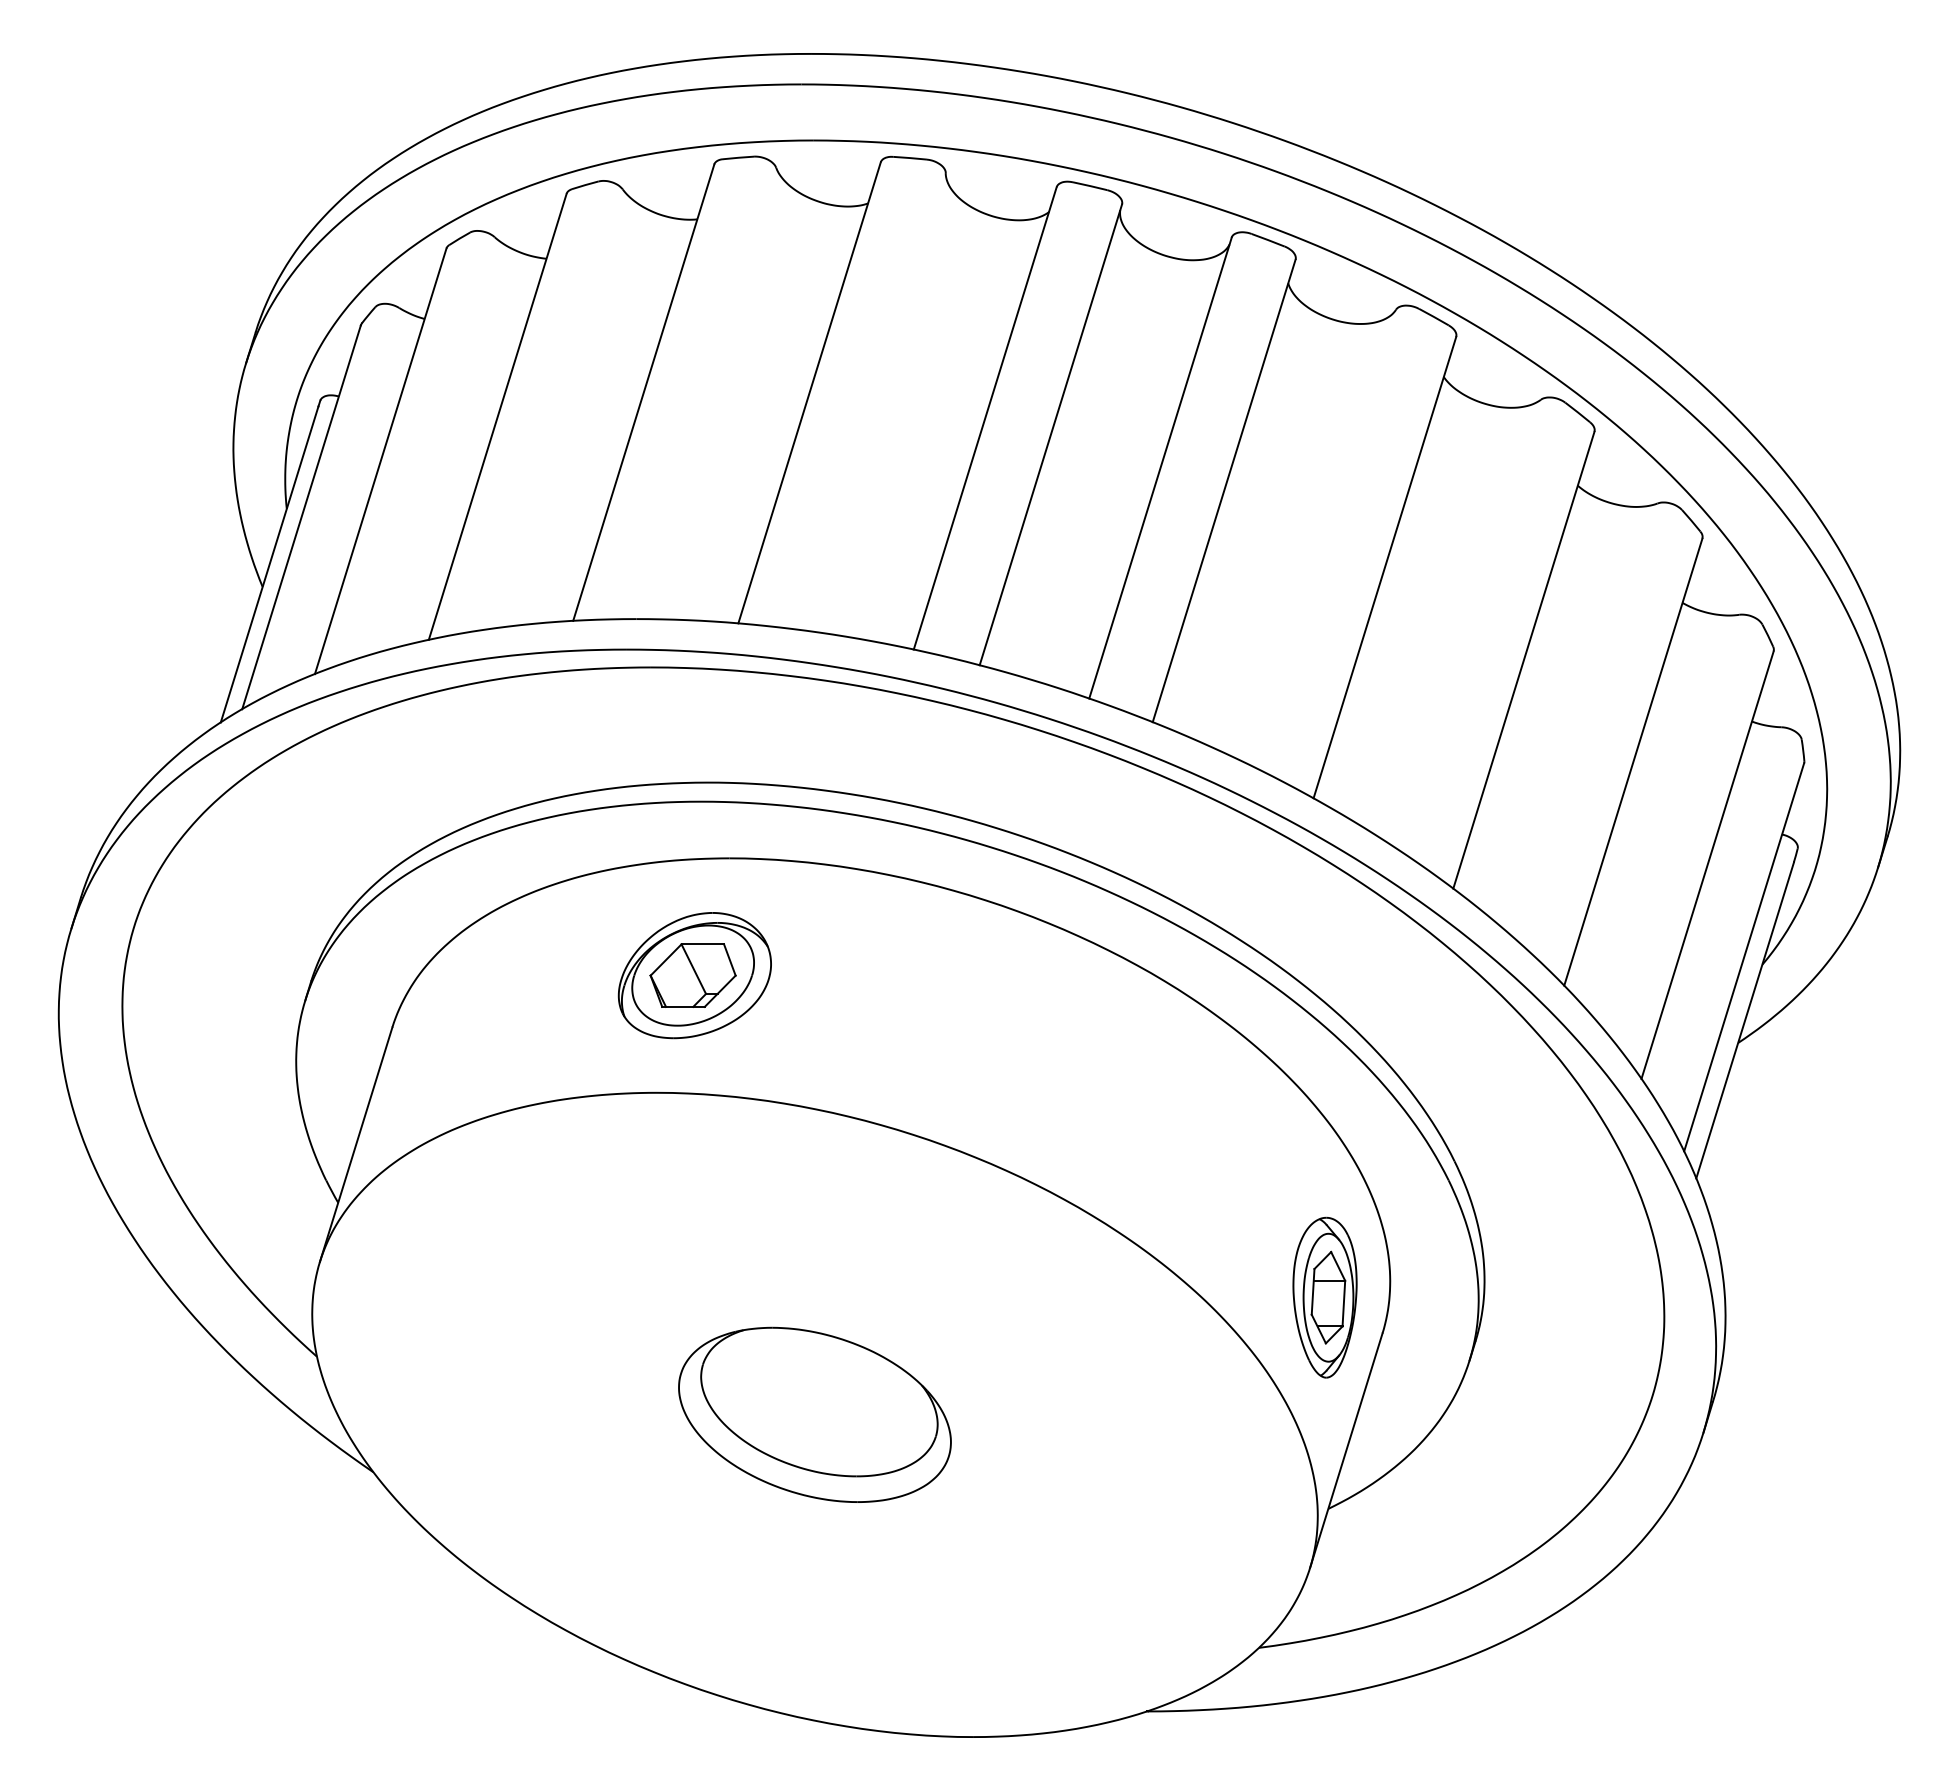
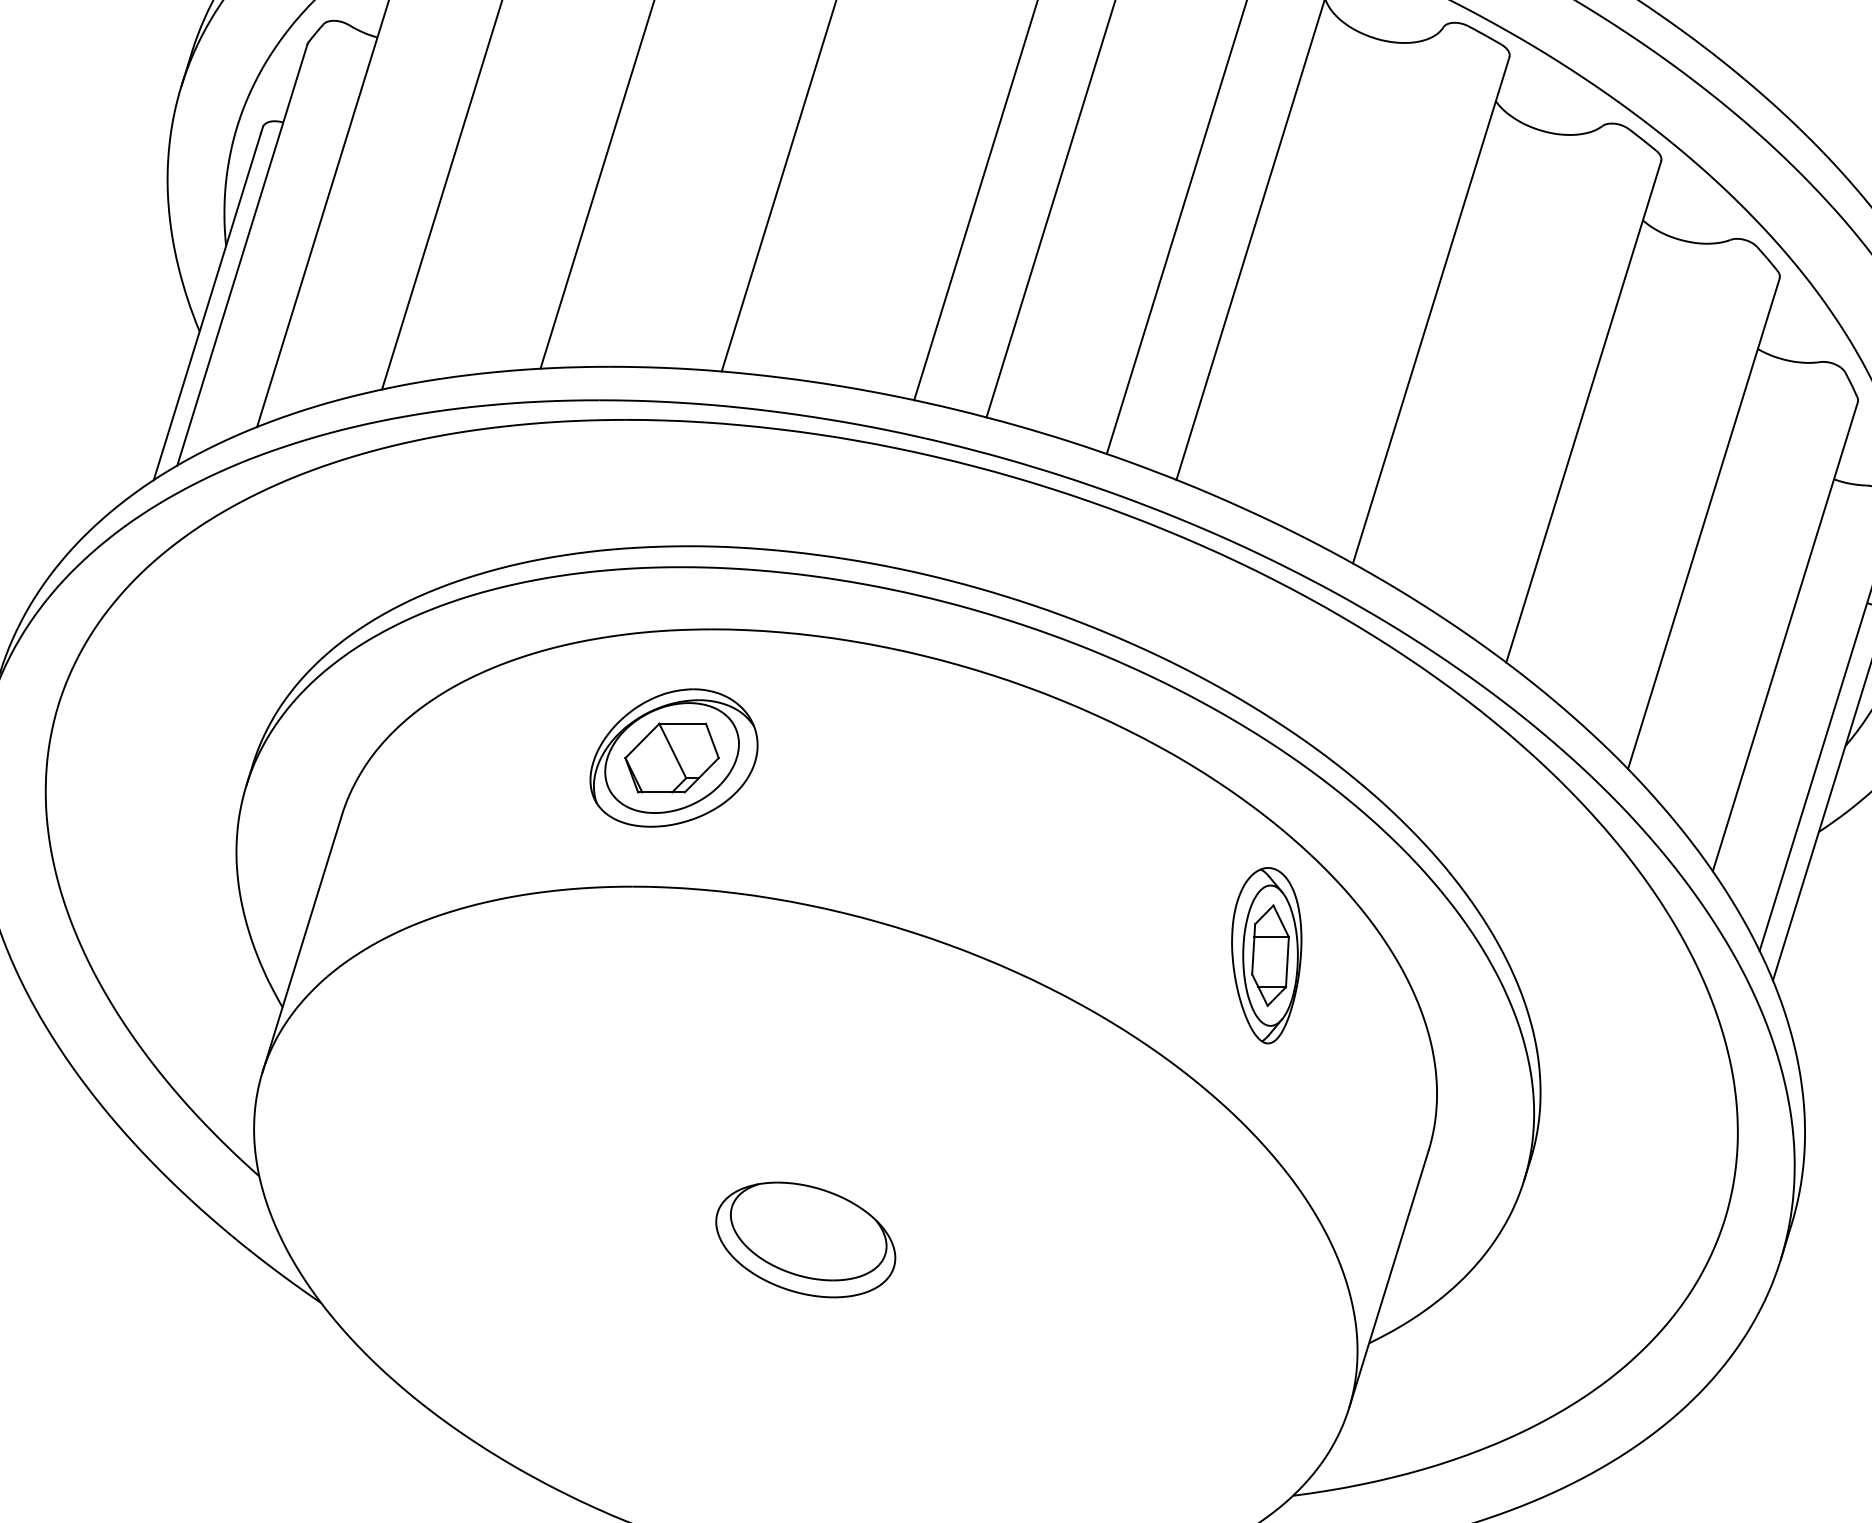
part: (1324, 1297) -> (1266, 955), moved
part: (814, 1414) -> (805, 1239), size x0.6

